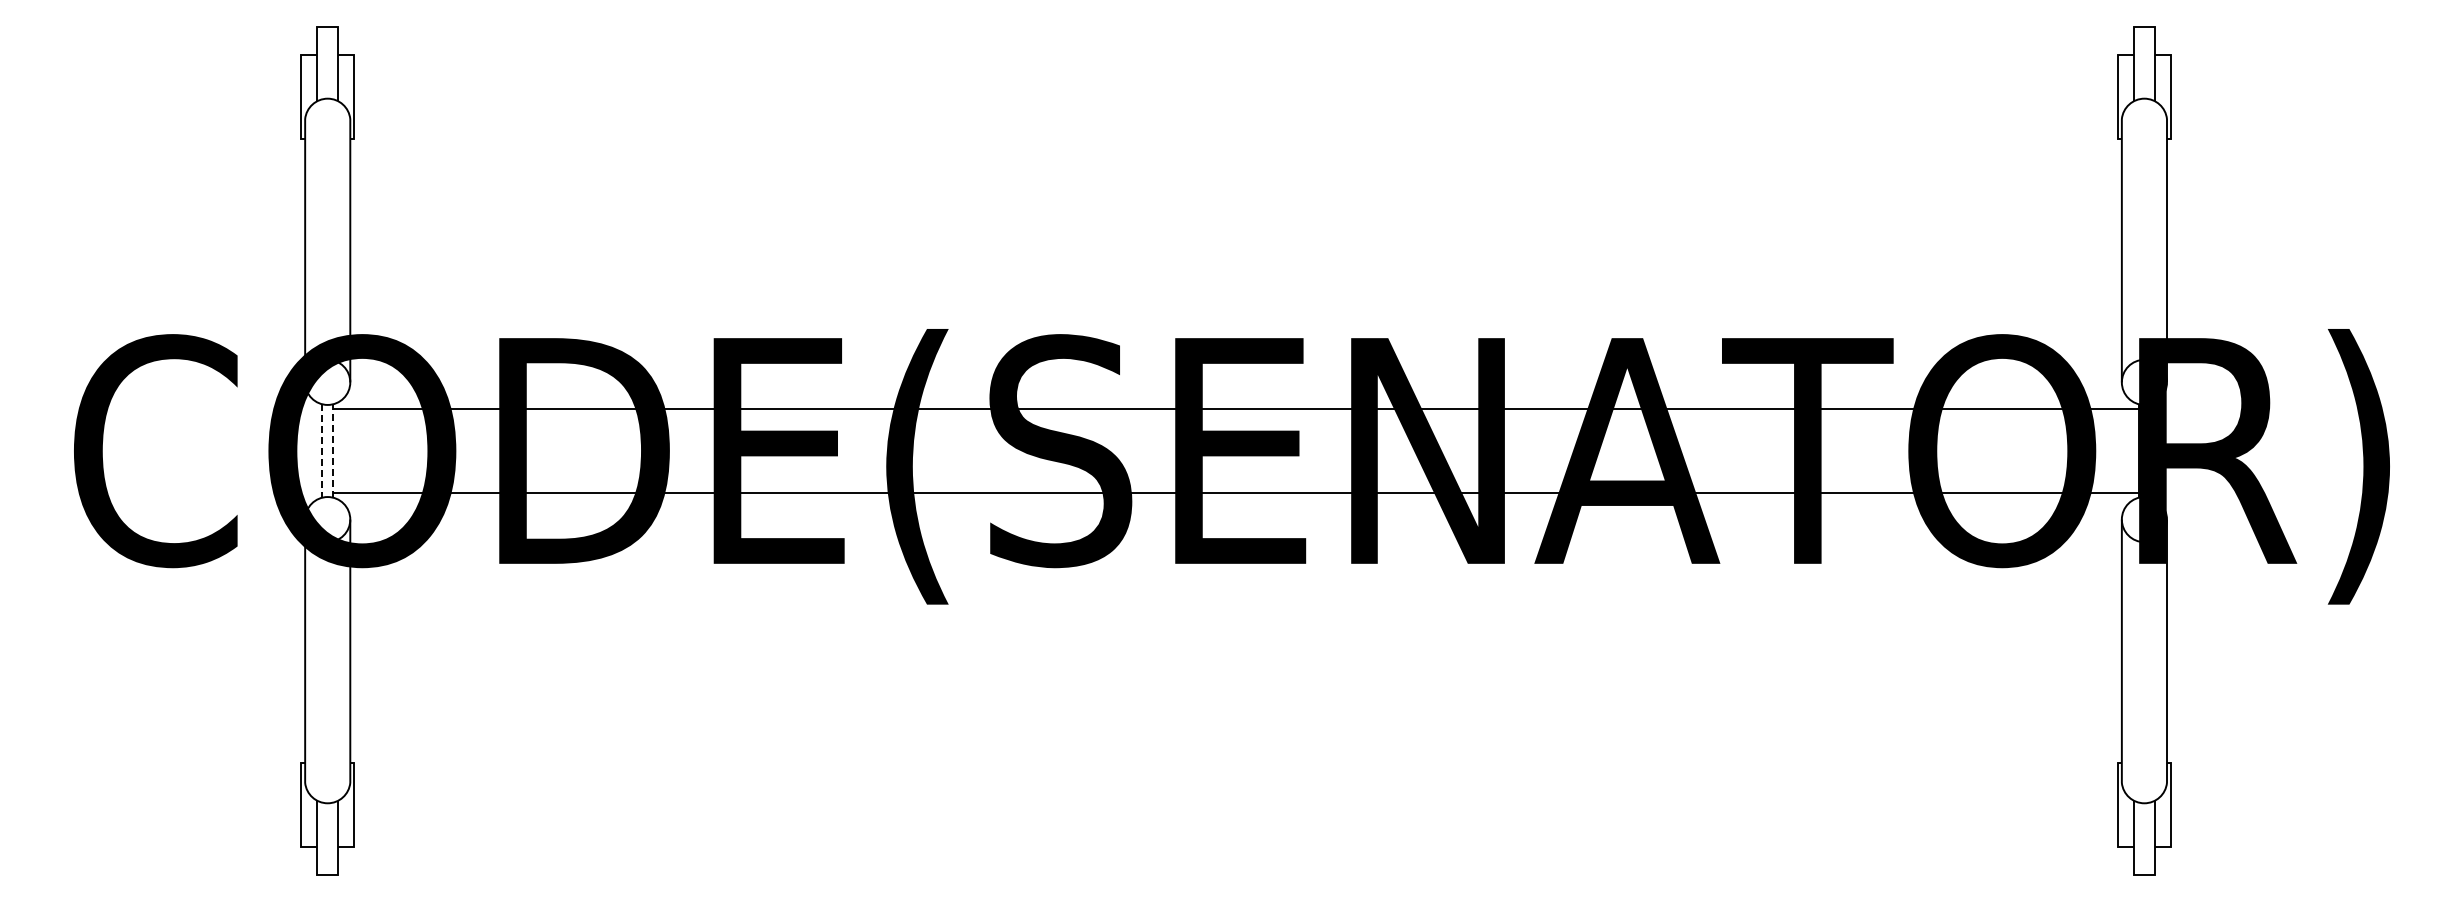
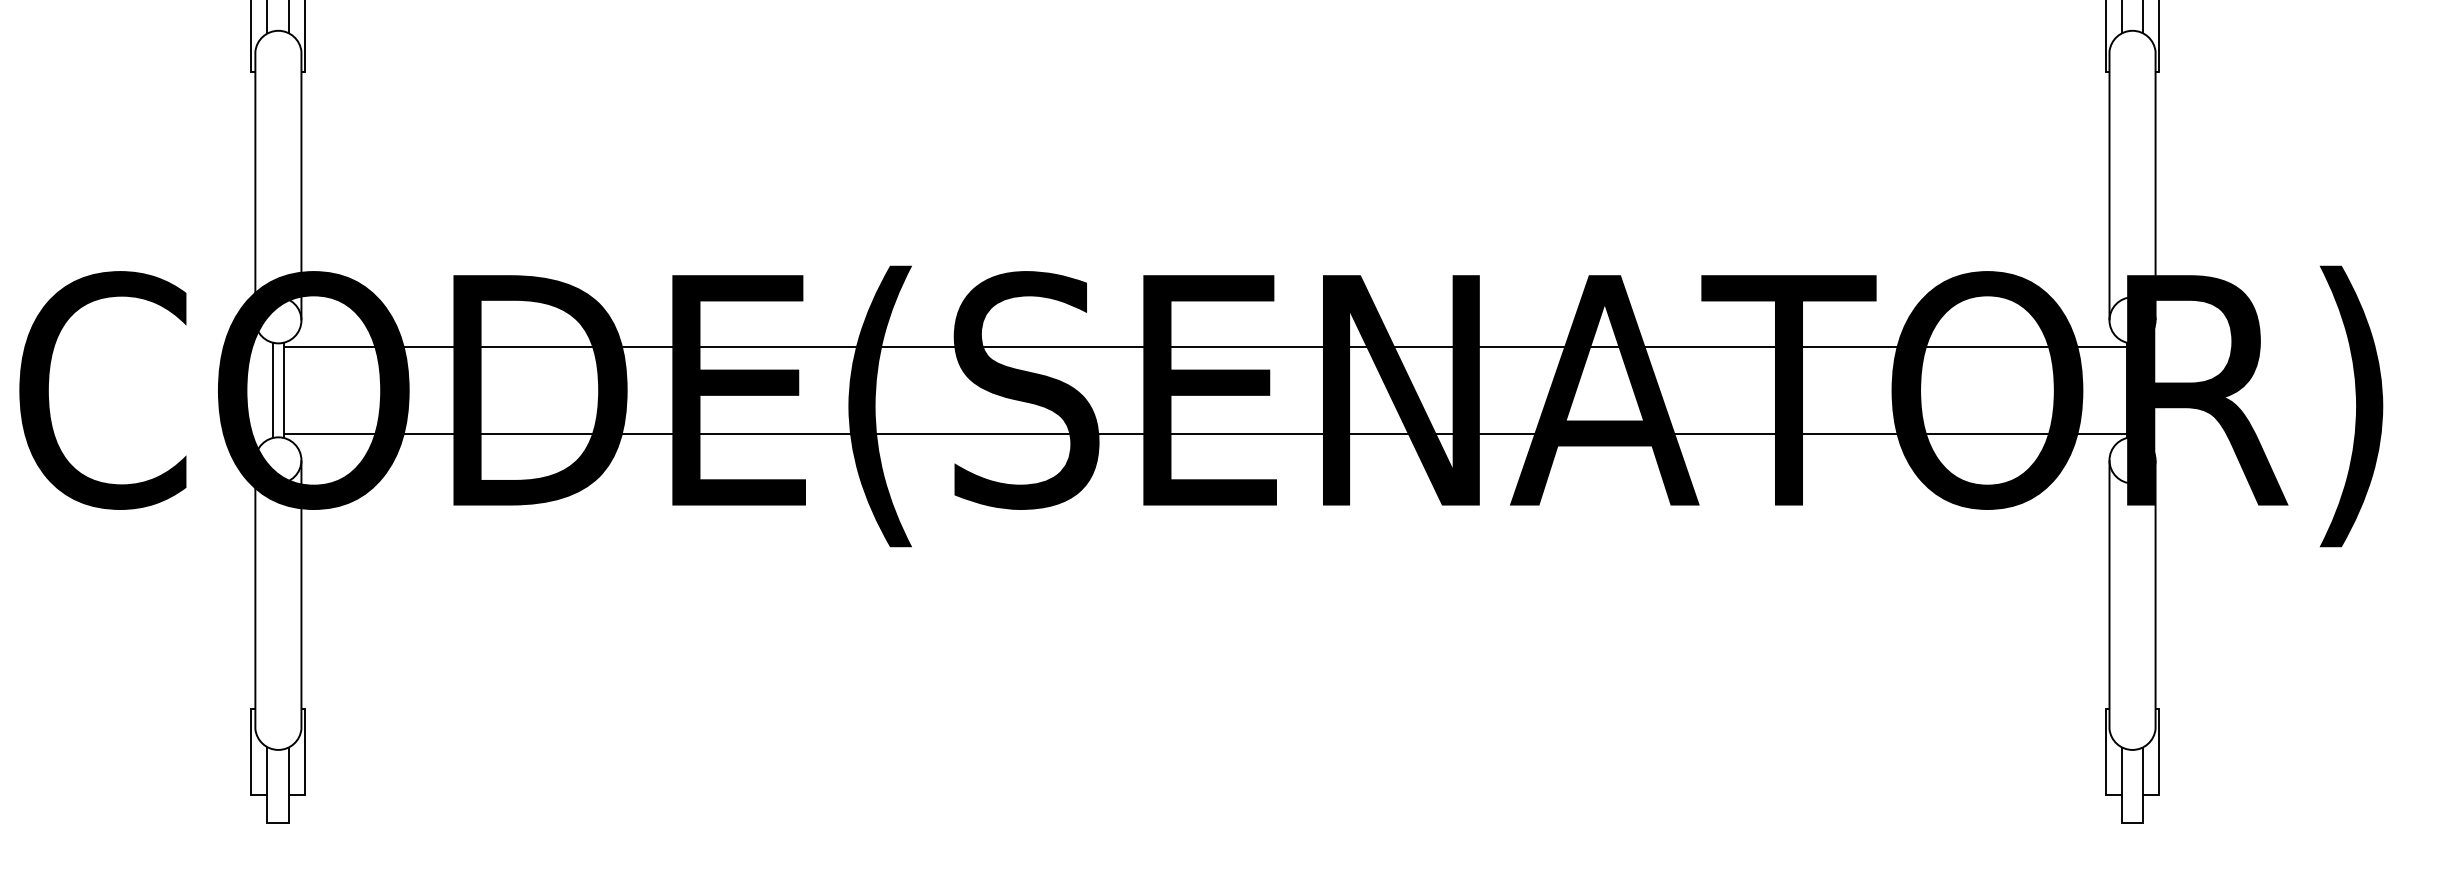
line: (322, 451) -> (273, 390), dashed -> solid
line: (333, 451) -> (284, 390), dashed -> solid

